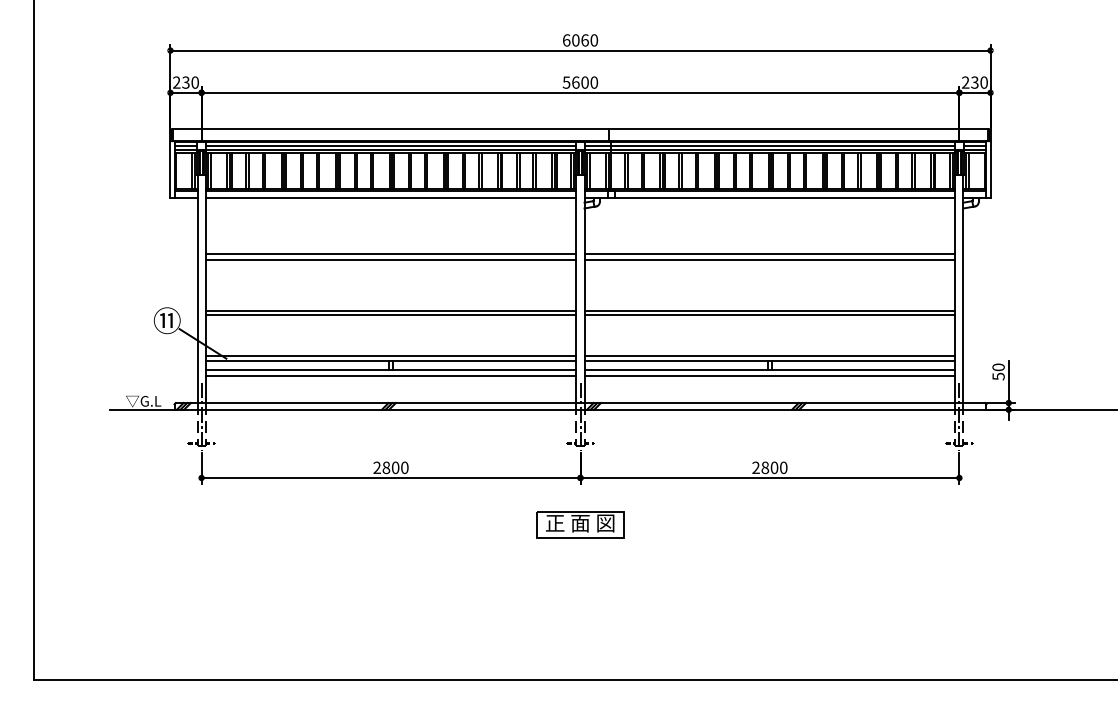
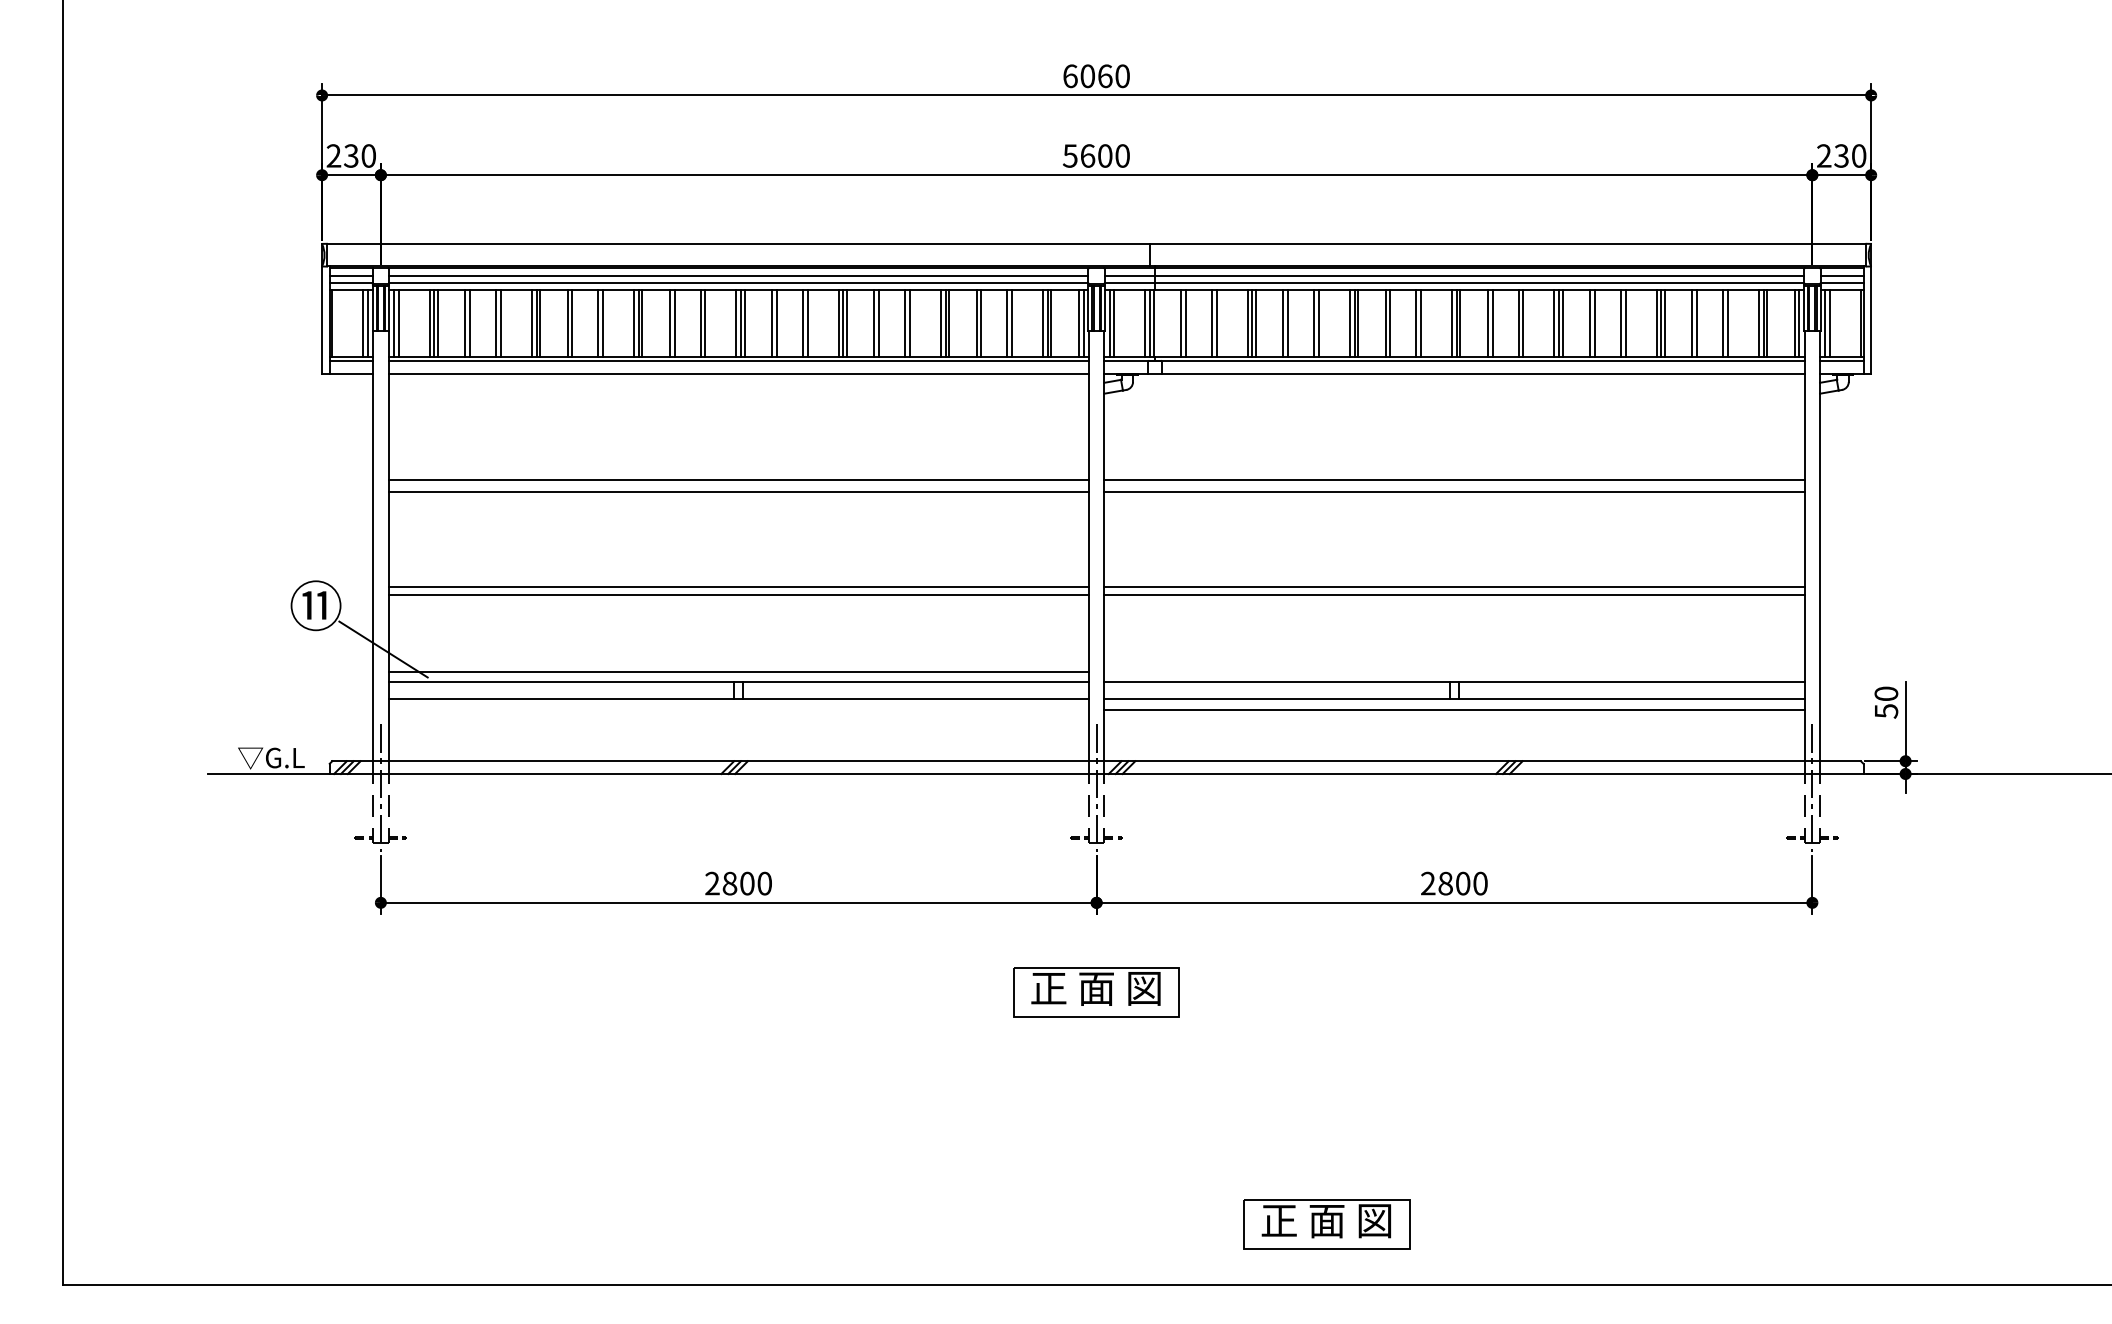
line: (769, 355) -> (1453, 671), removed
line: (390, 375) -> (737, 709), removed
part: (702, 647) -> (1327, 1223), added

